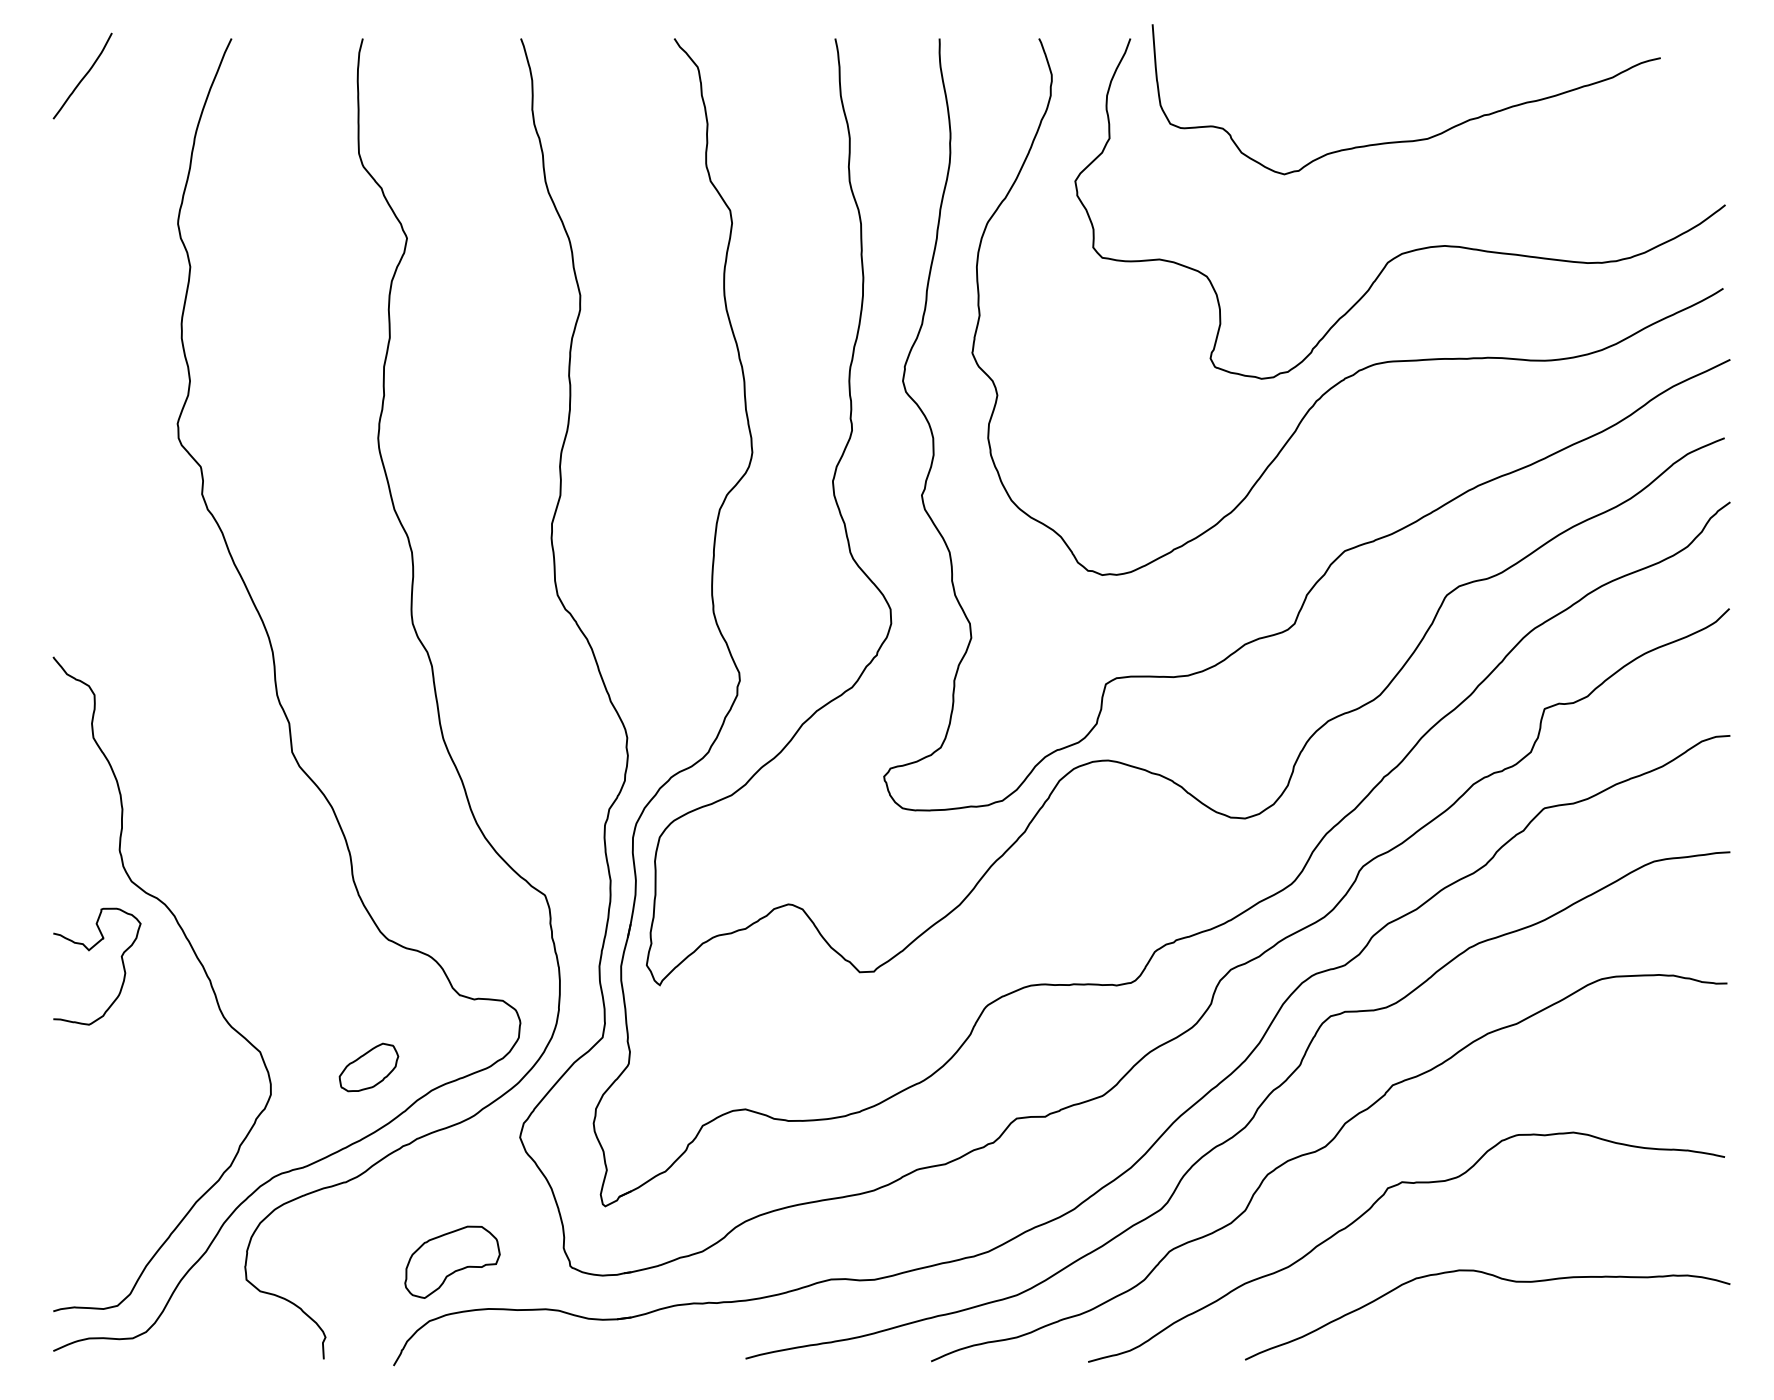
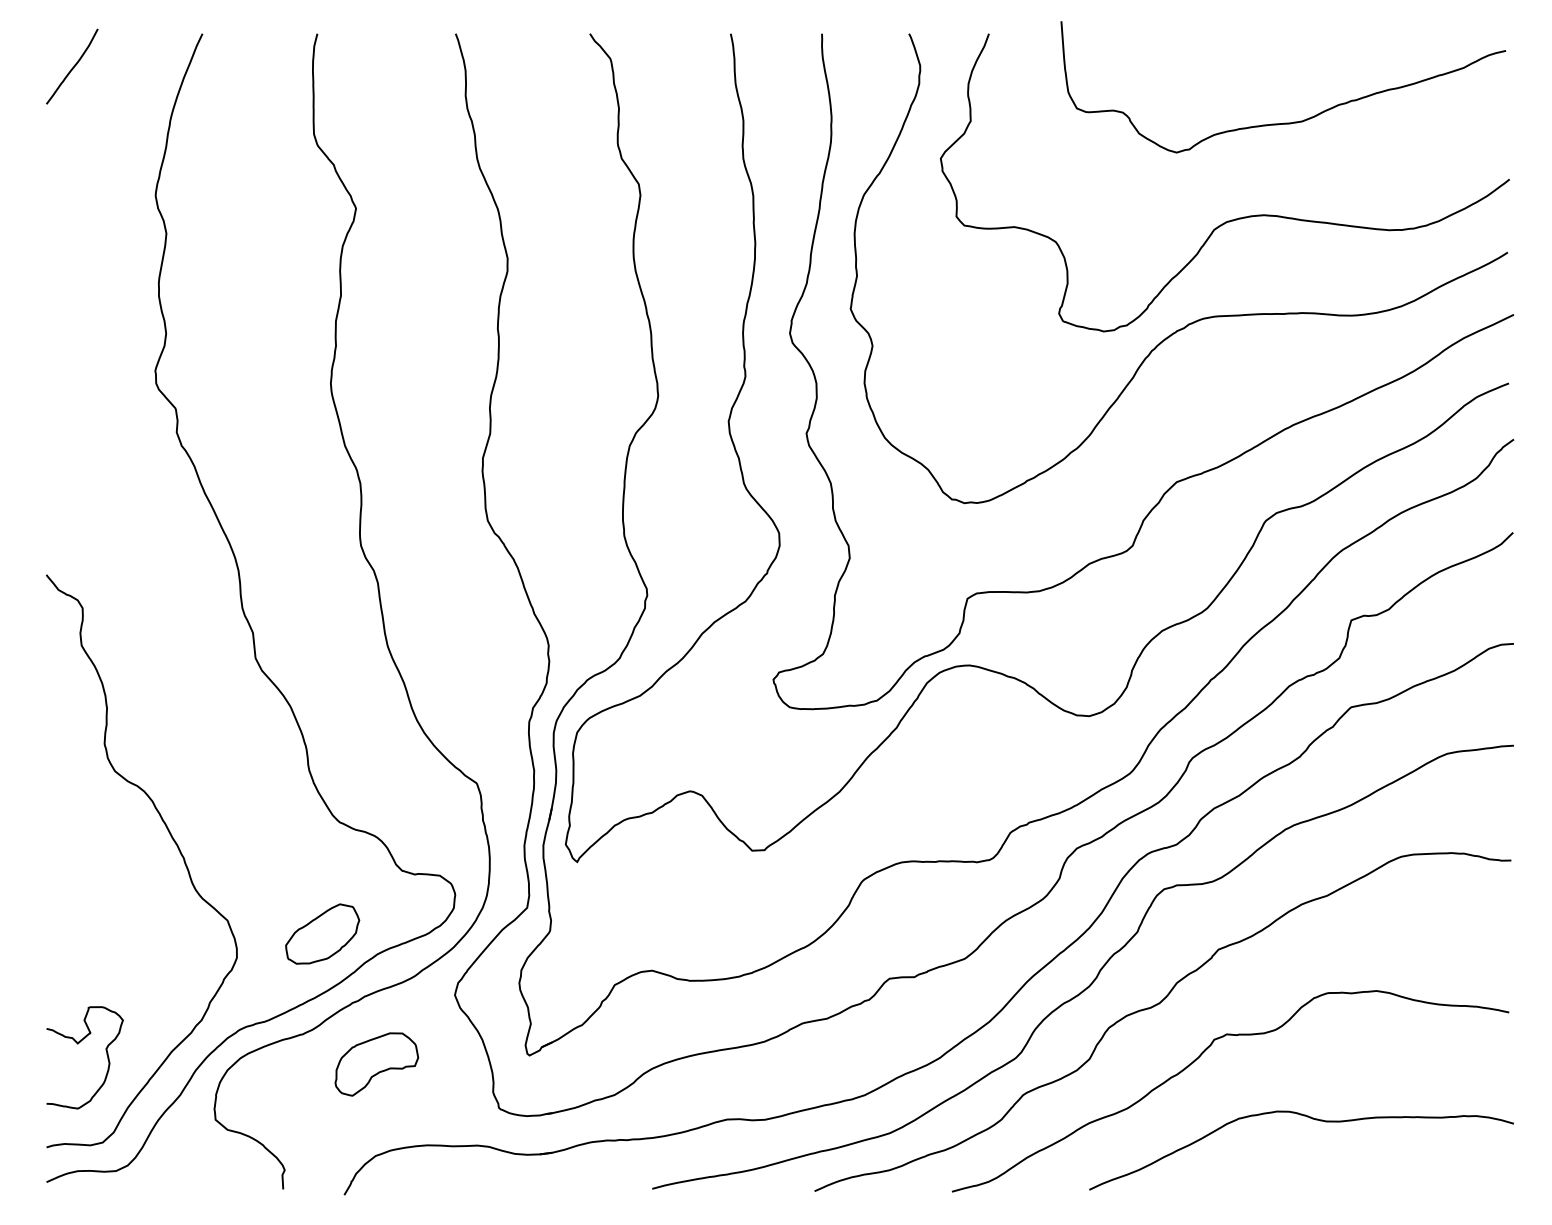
curve: (1407, 139) -> (1284, 122), moved
curve: (89, 951) -> (78, 1044), moved
part: (368, 1066) -> (322, 933), size x1.43
part: (452, 1262) -> (376, 1064), moved

